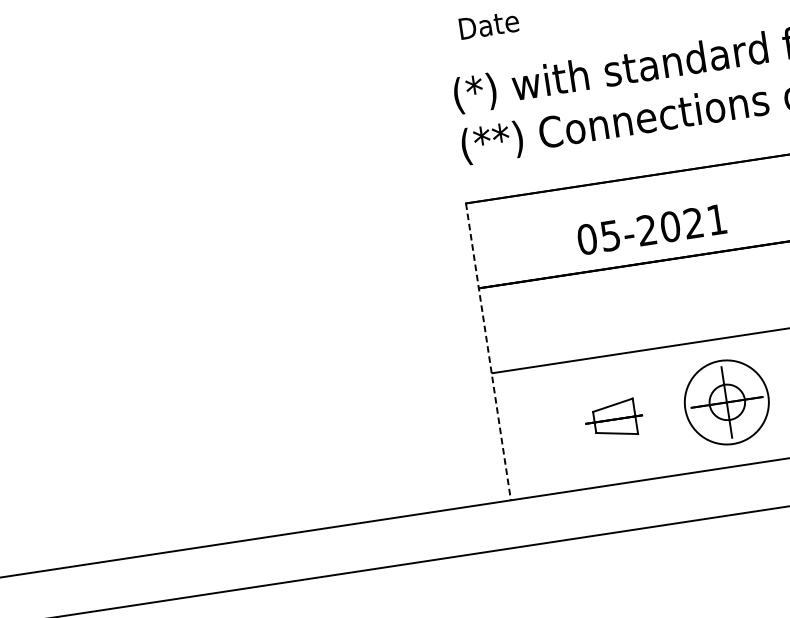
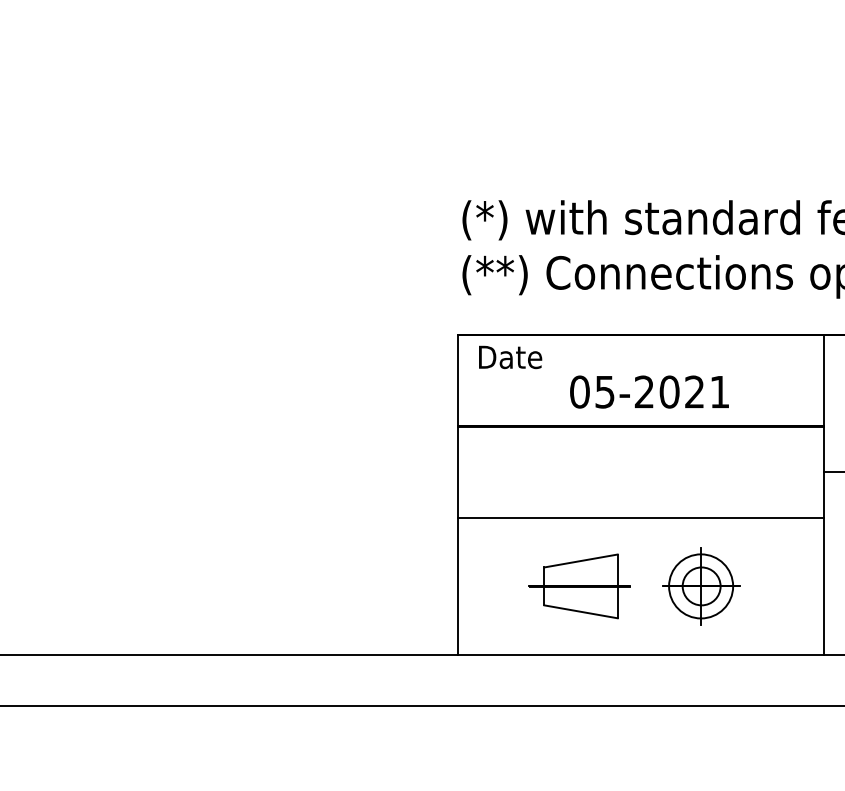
text: (489, 25) -> (510, 357), moved
line: (488, 352) -> (457, 495), dashed -> solid
circle: (727, 402) -> (701, 586), size x0.71
part: (614, 419) -> (579, 586), size x1.67

